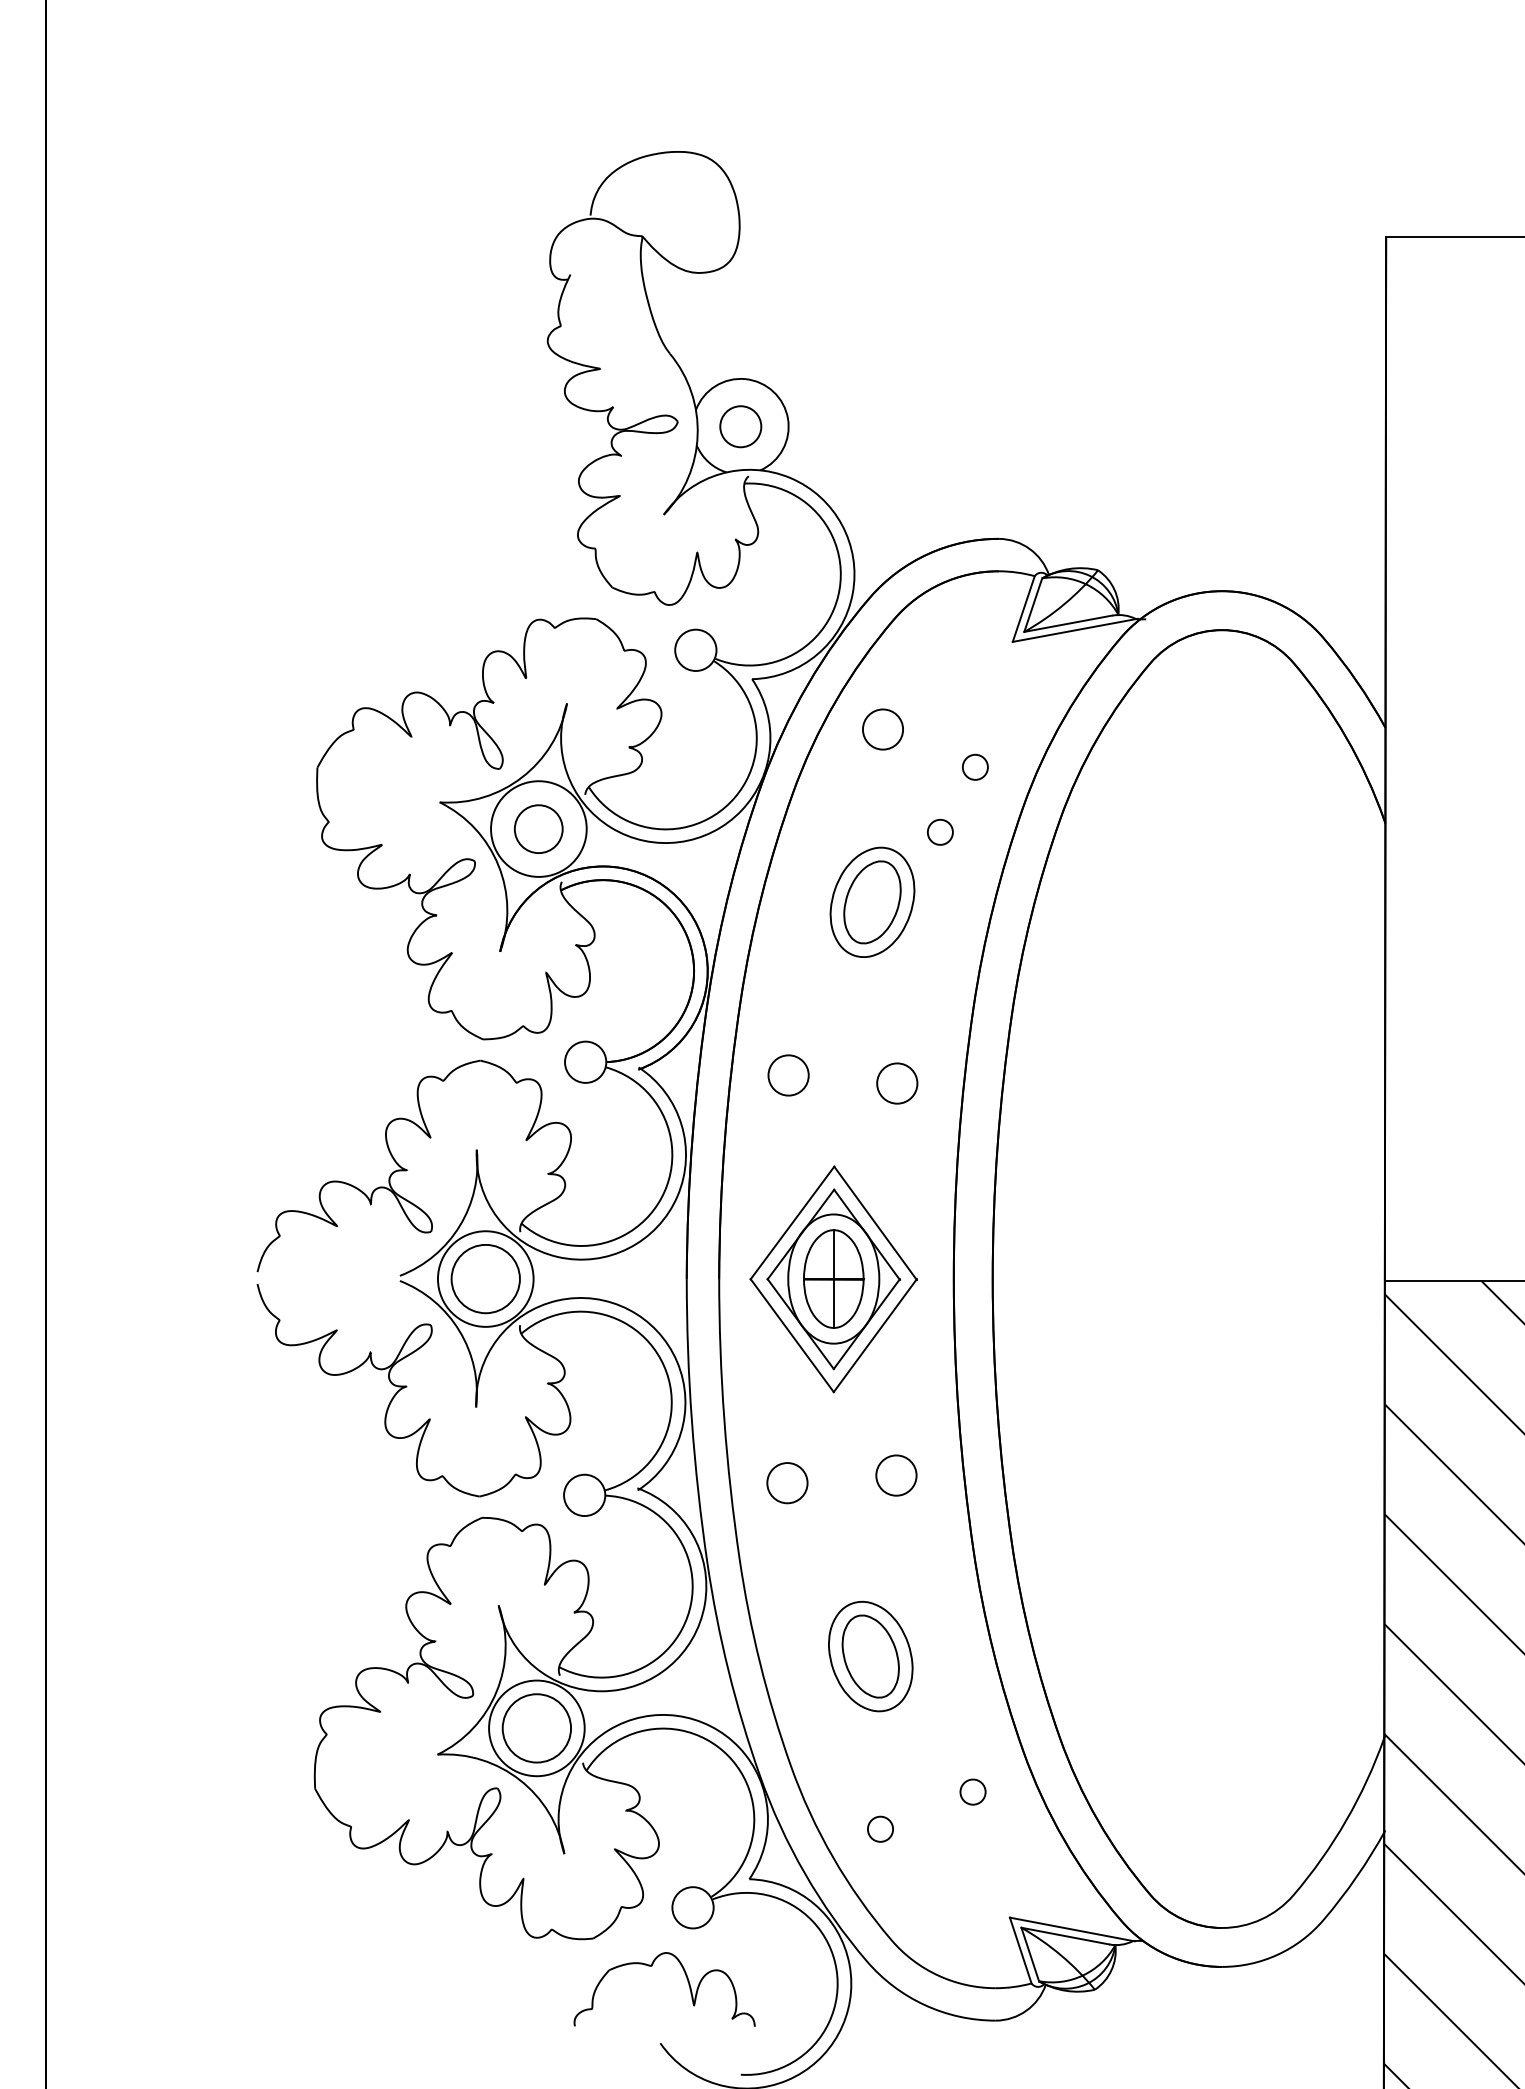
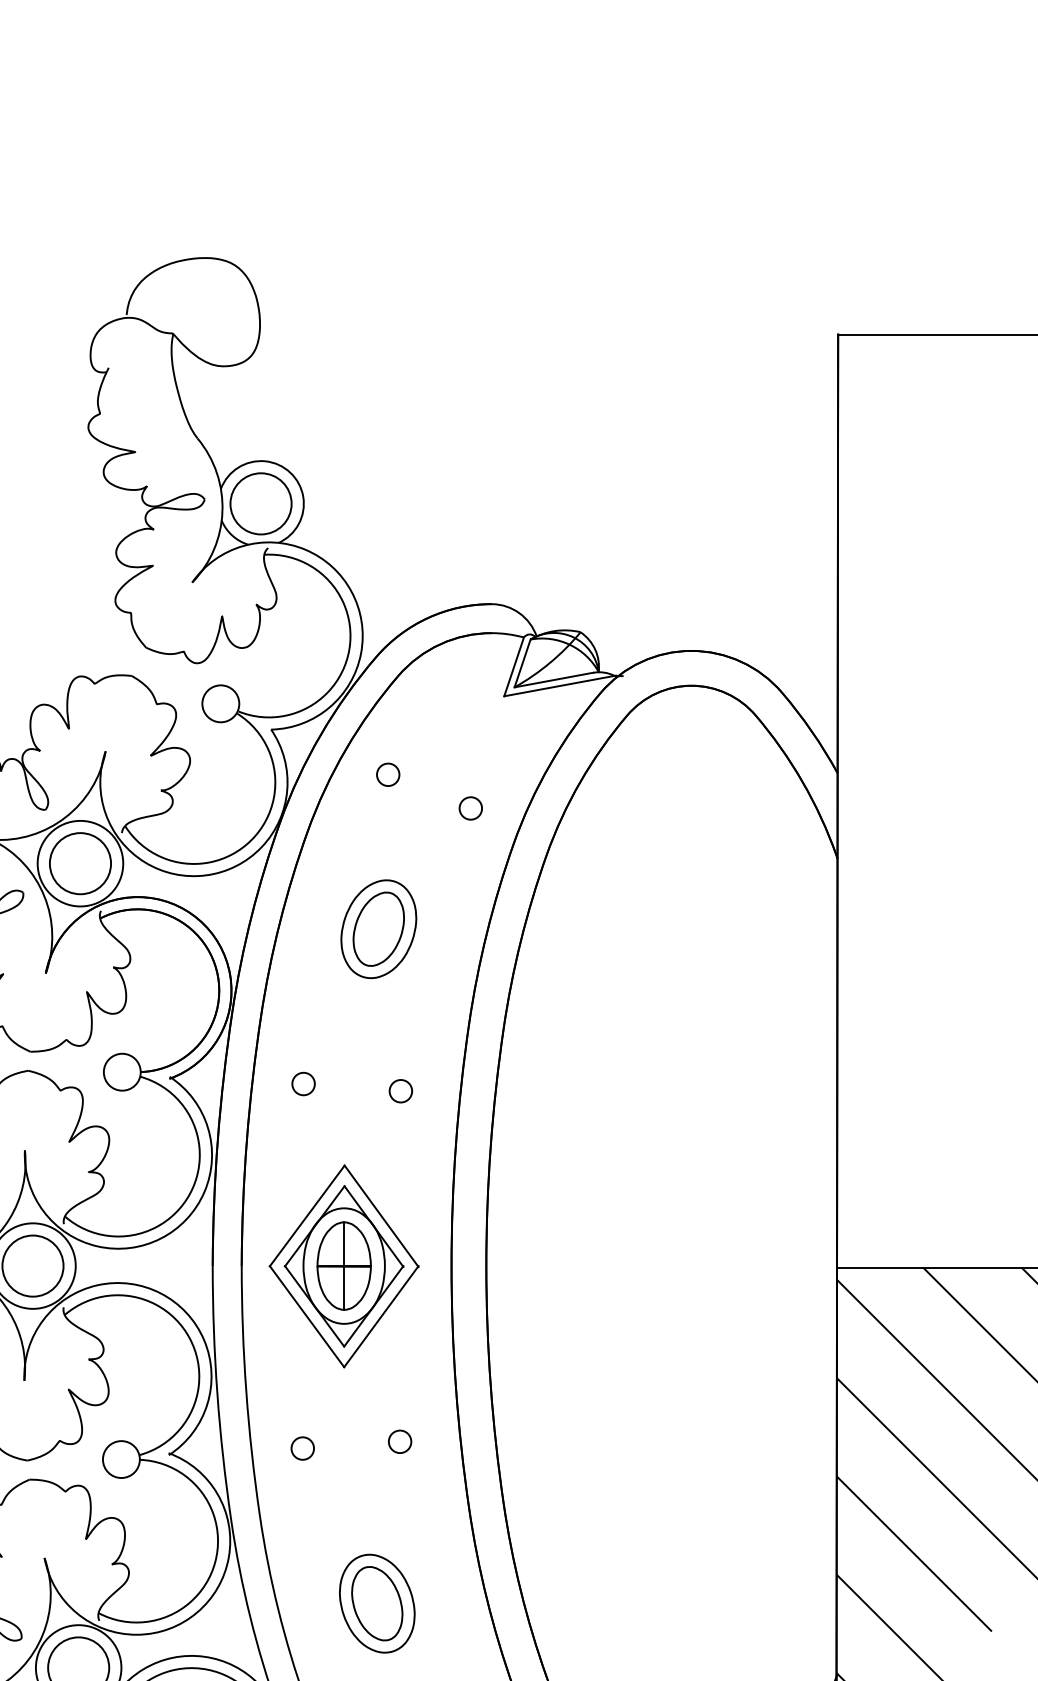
circle: (740, 426) -> (260, 503), size x1.67
circle: (882, 729) -> (387, 774), size x0.62
circle: (538, 829) -> (80, 864), size x1.43
circle: (940, 831) -> (439, 865), removed
circle: (787, 1075) -> (302, 1084), size x0.62
circle: (896, 1083) -> (400, 1091), size x0.62
circle: (895, 1475) -> (399, 1441), size x0.62
circle: (787, 1482) -> (302, 1448), size x0.62

